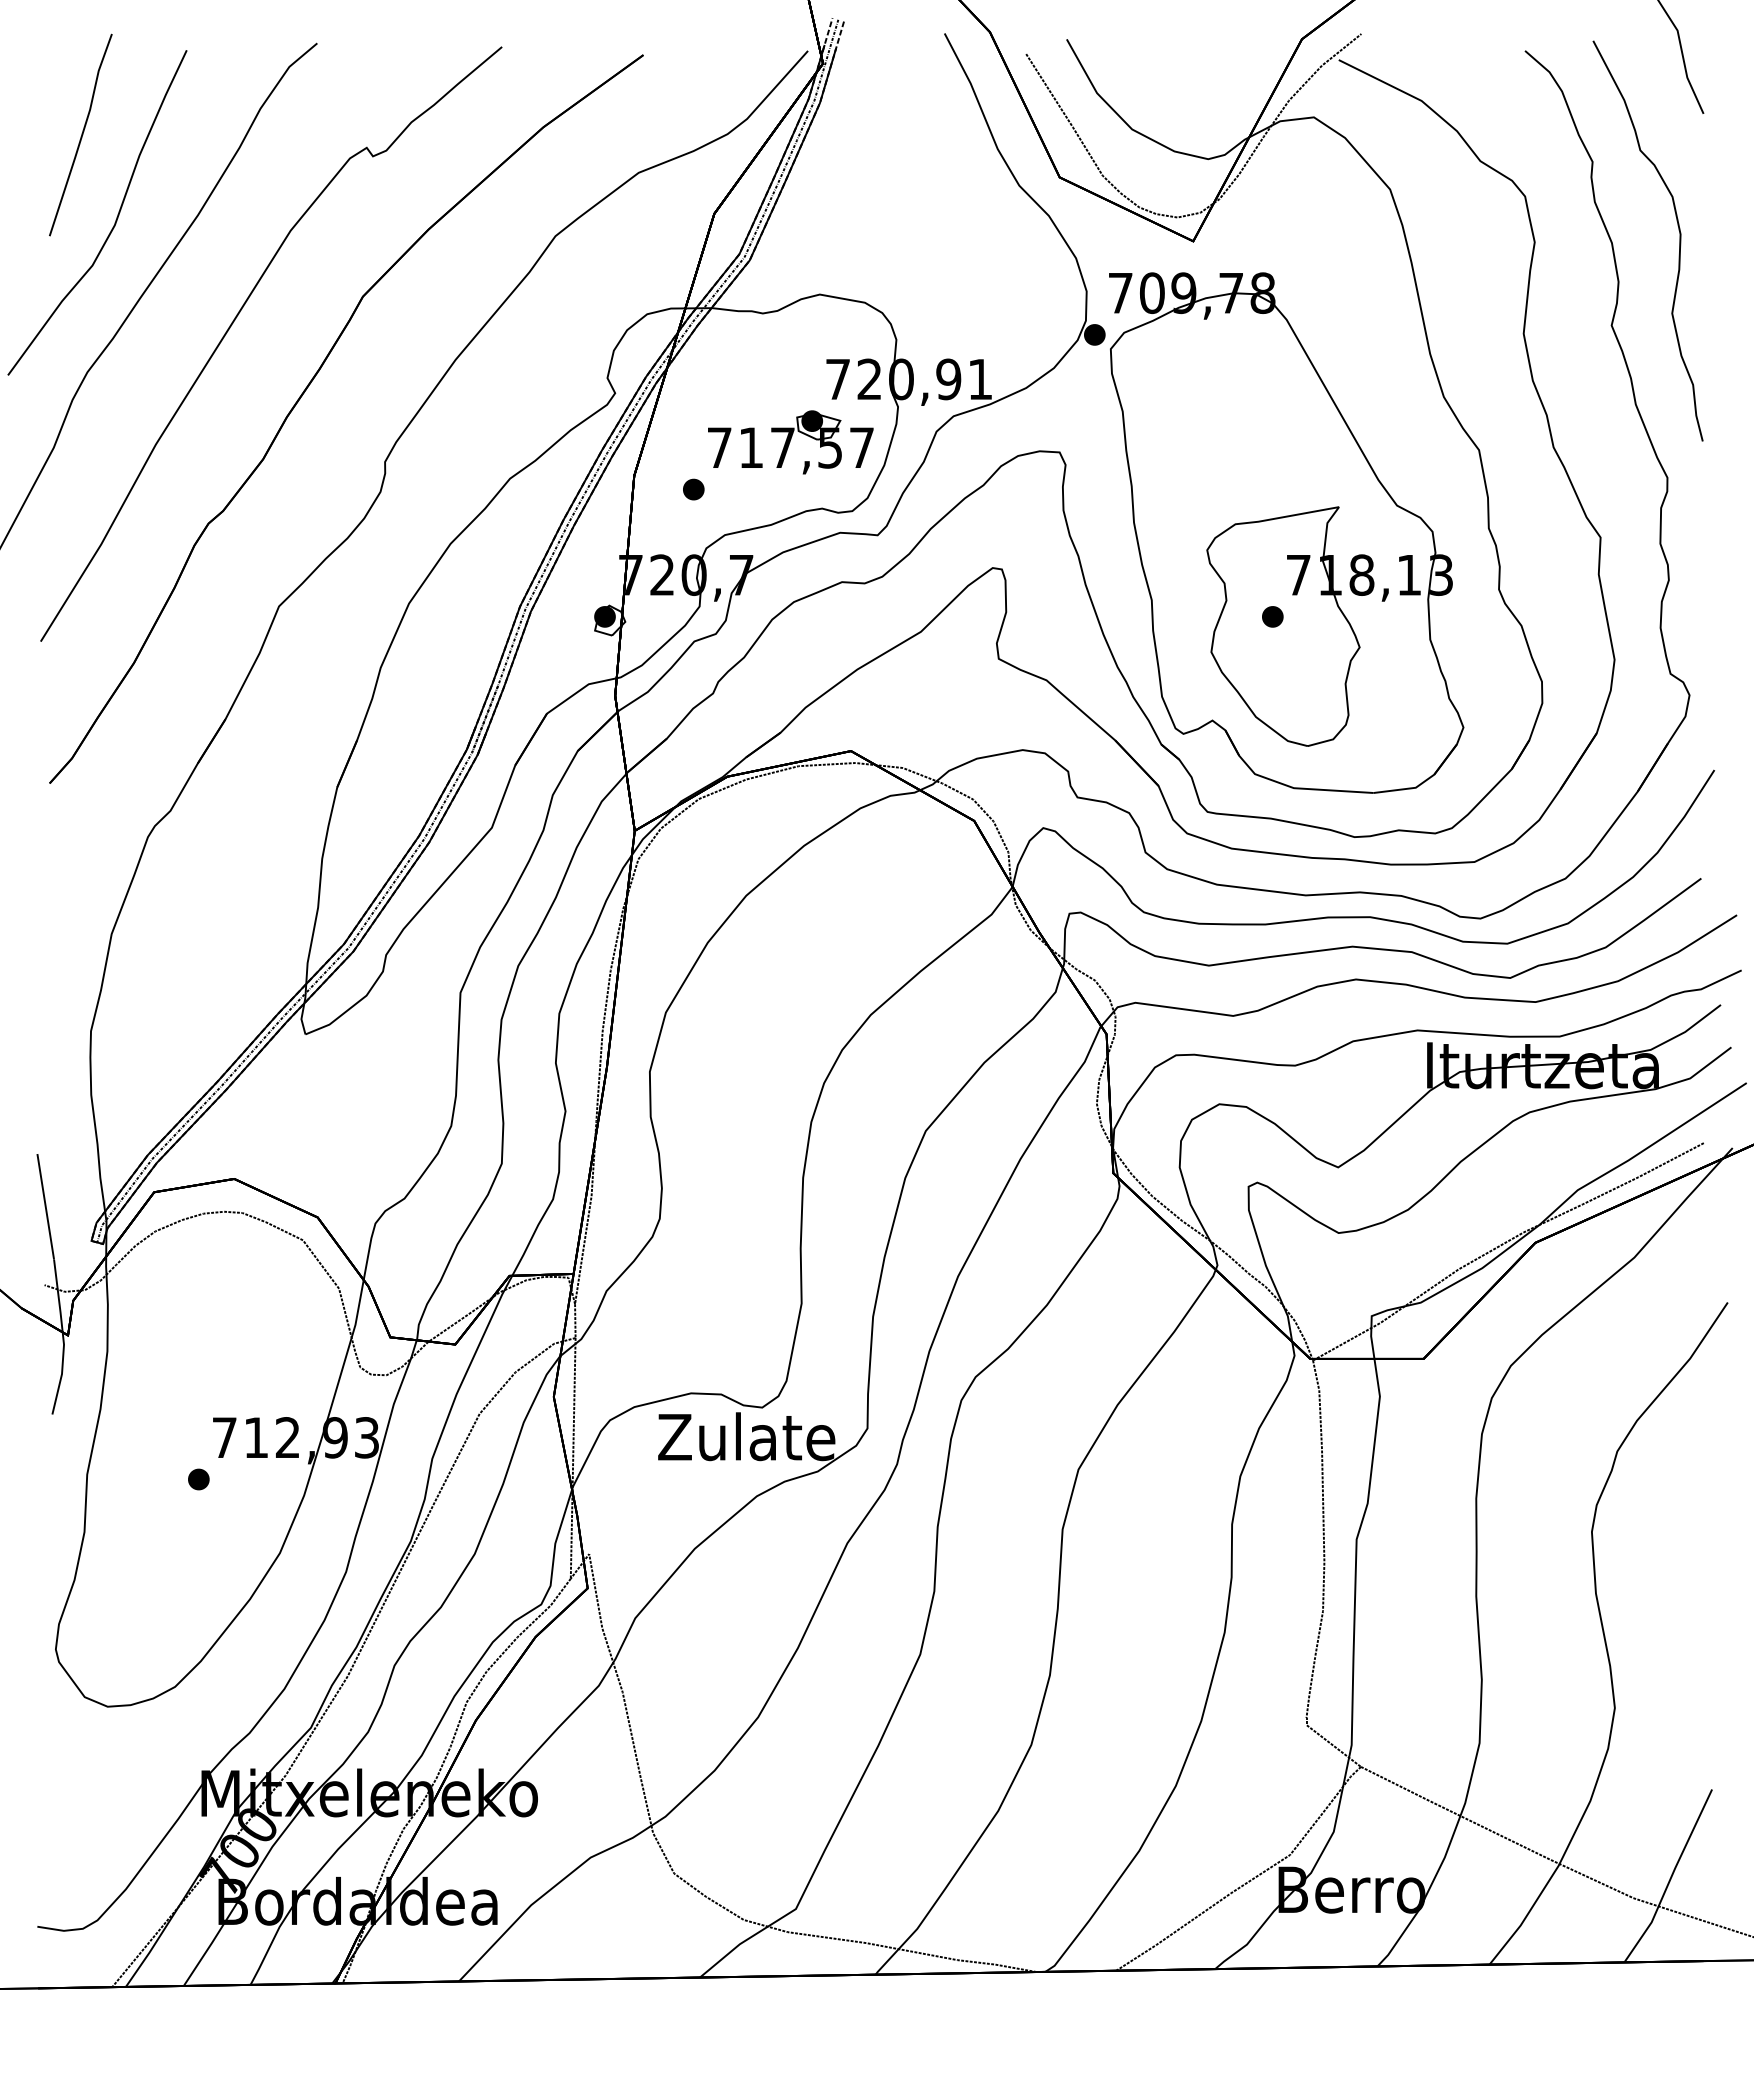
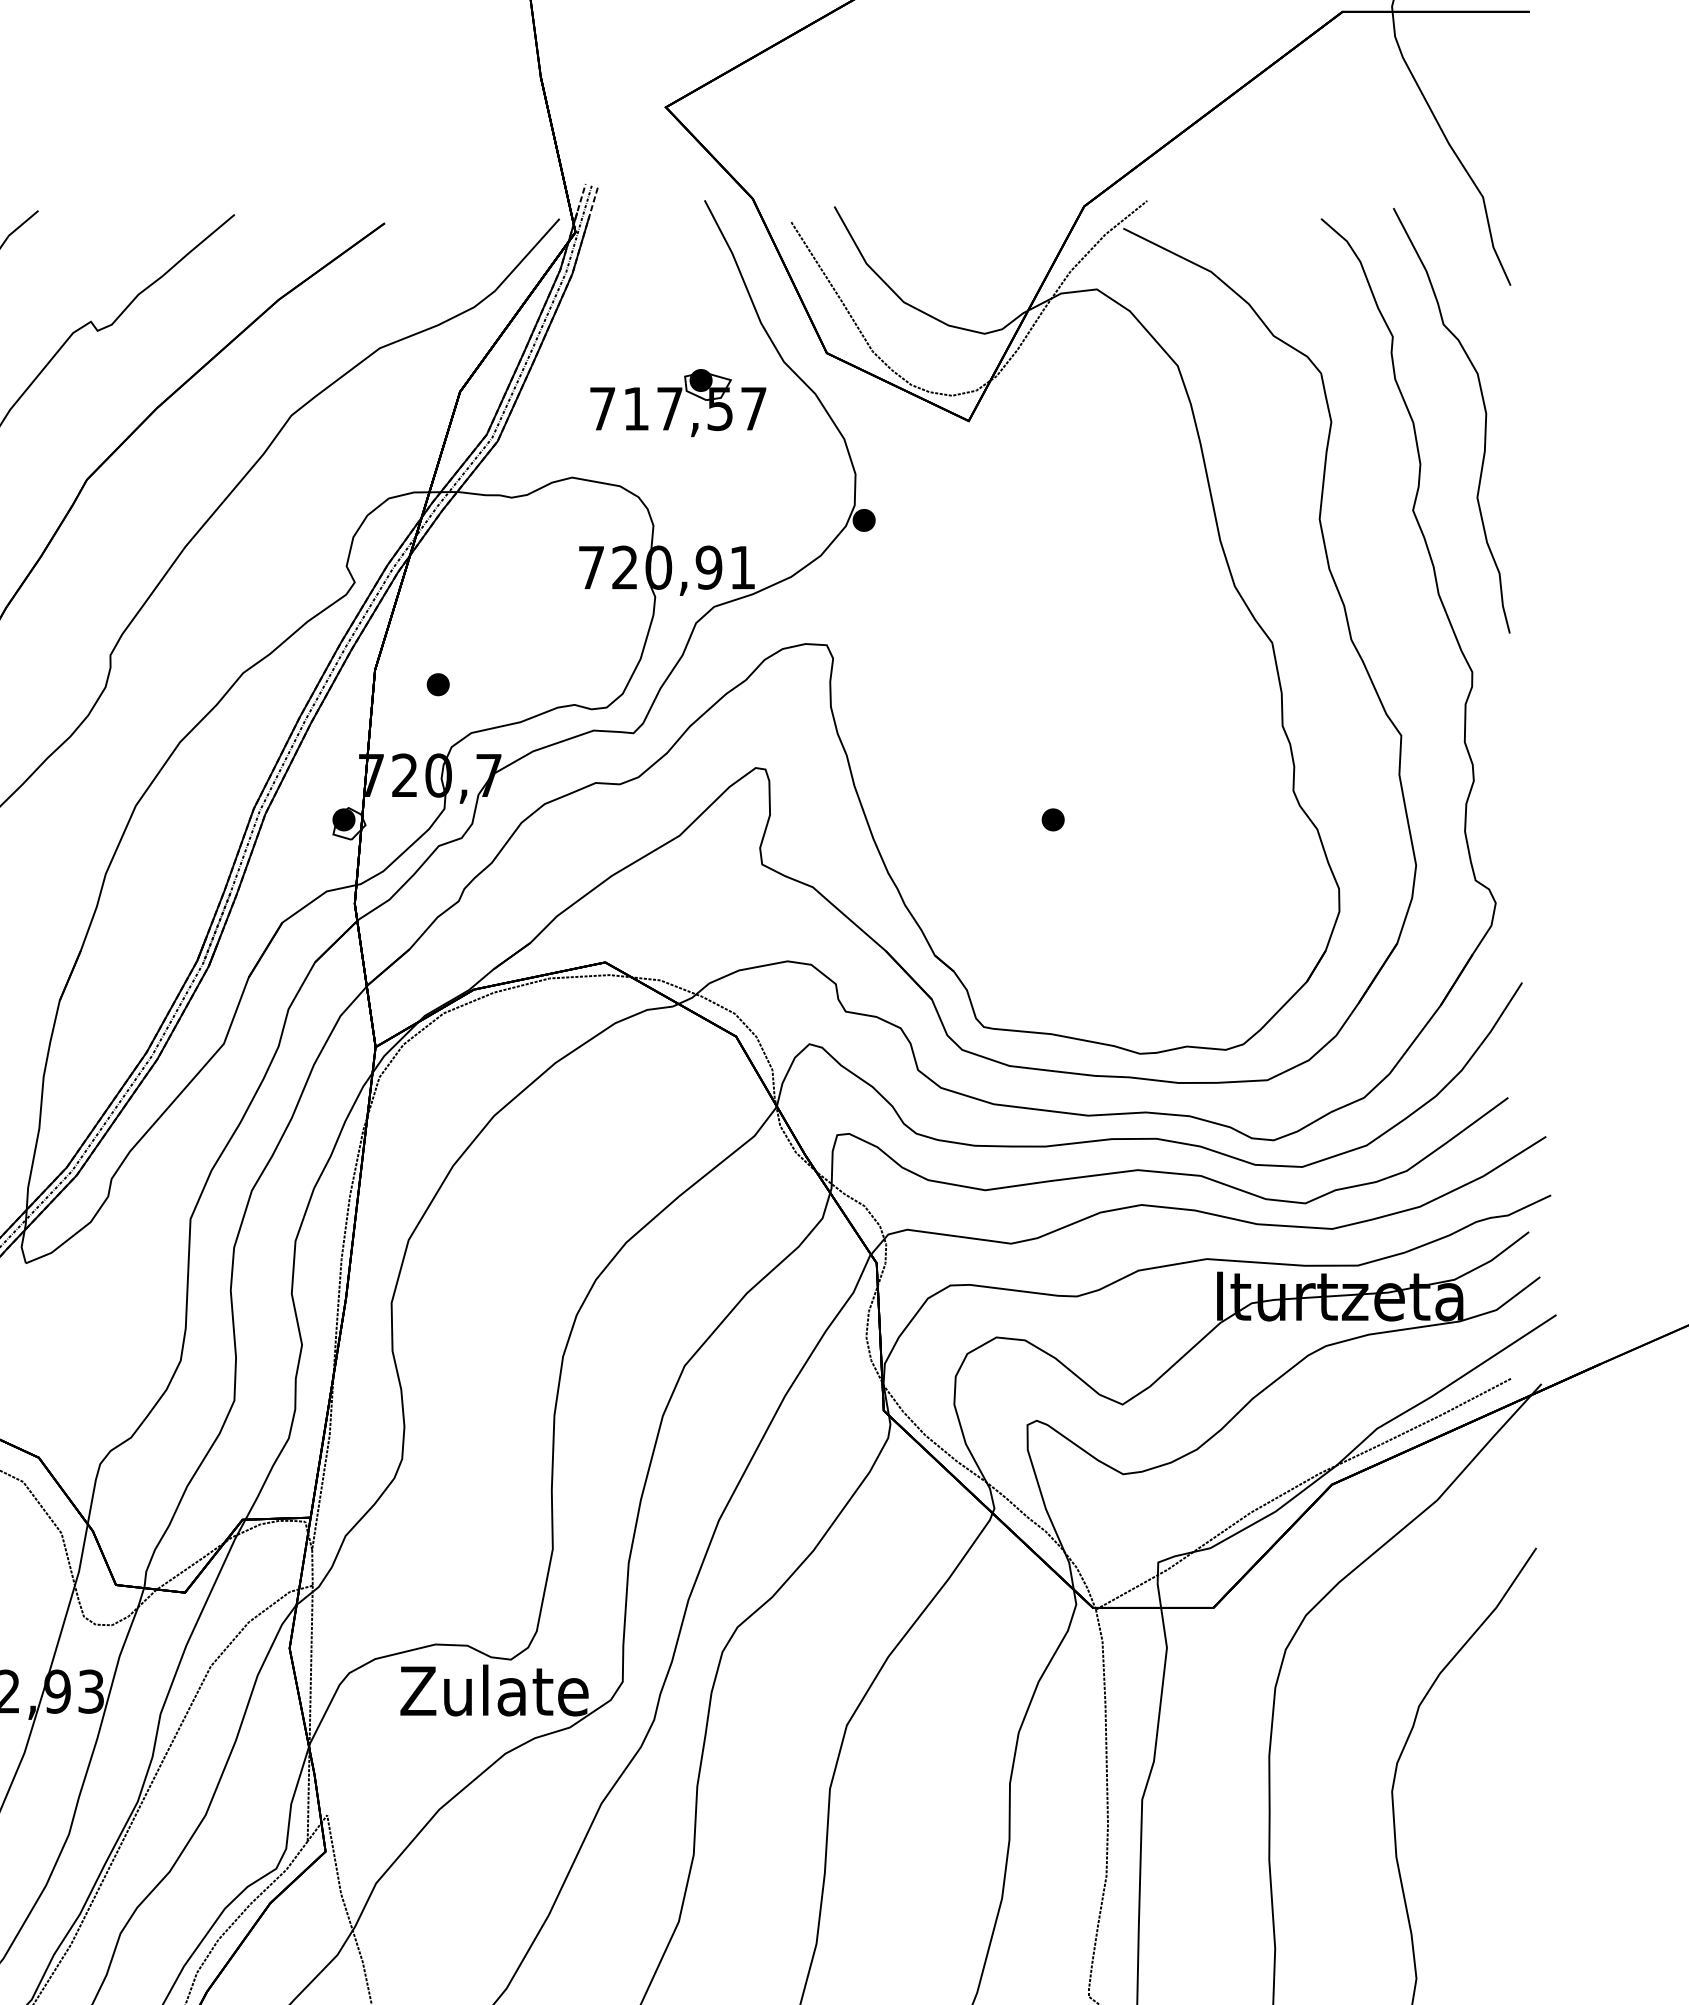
part: (790, 442) -> (677, 403), moved
part: (1286, 532) -> (1067, 730), removed

